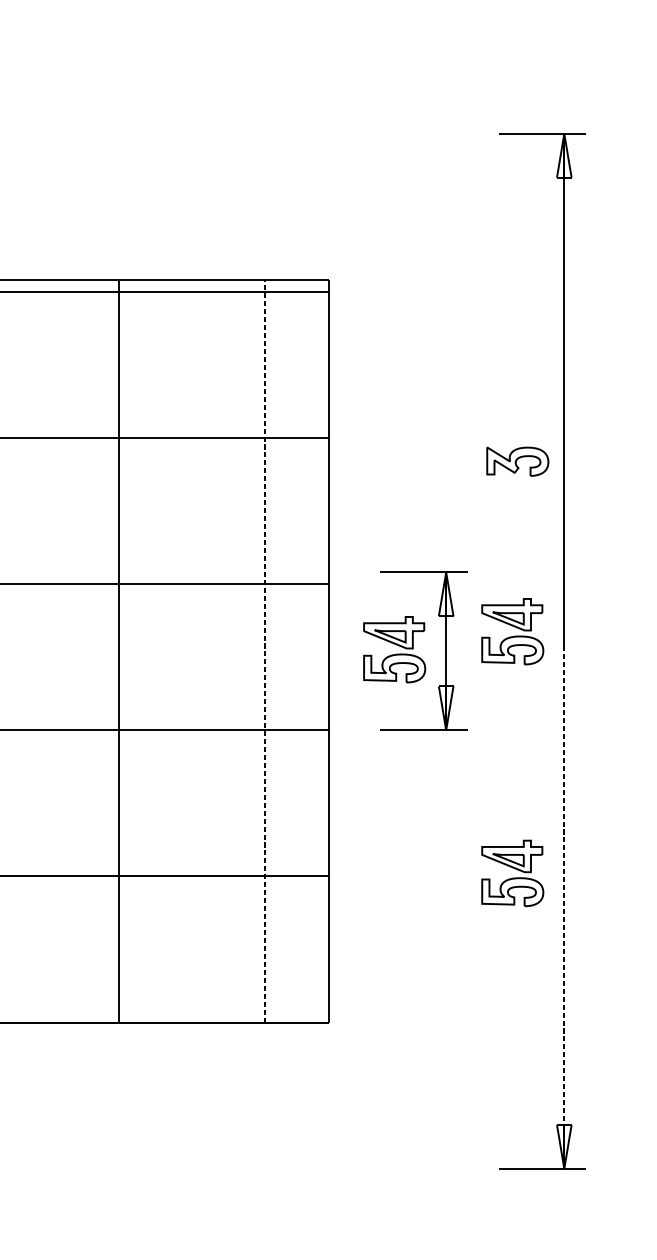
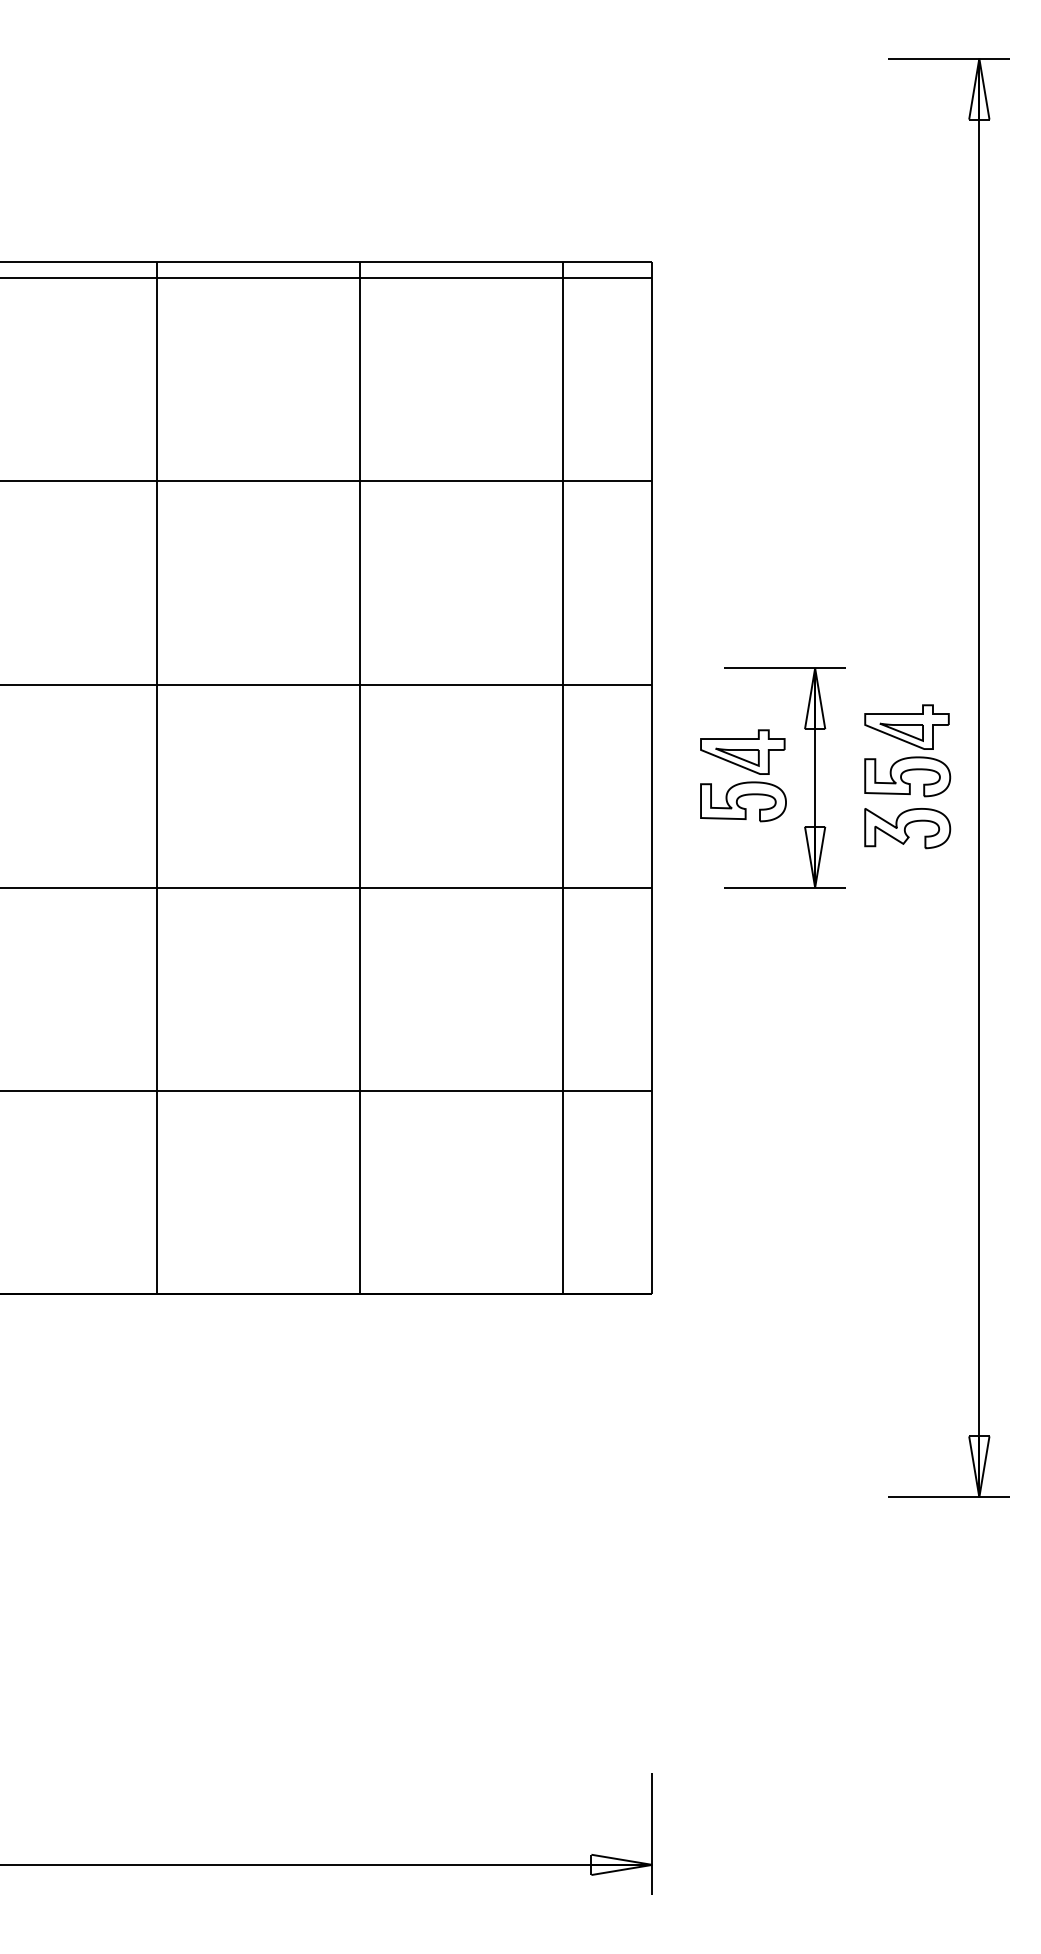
part: (517, 461) -> (907, 828), moved
line: (265, 650) -> (563, 777), dashed -> solid
part: (514, 868) -> (910, 1080), removed
line: (564, 909) -> (979, 1137), dashed -> solid

